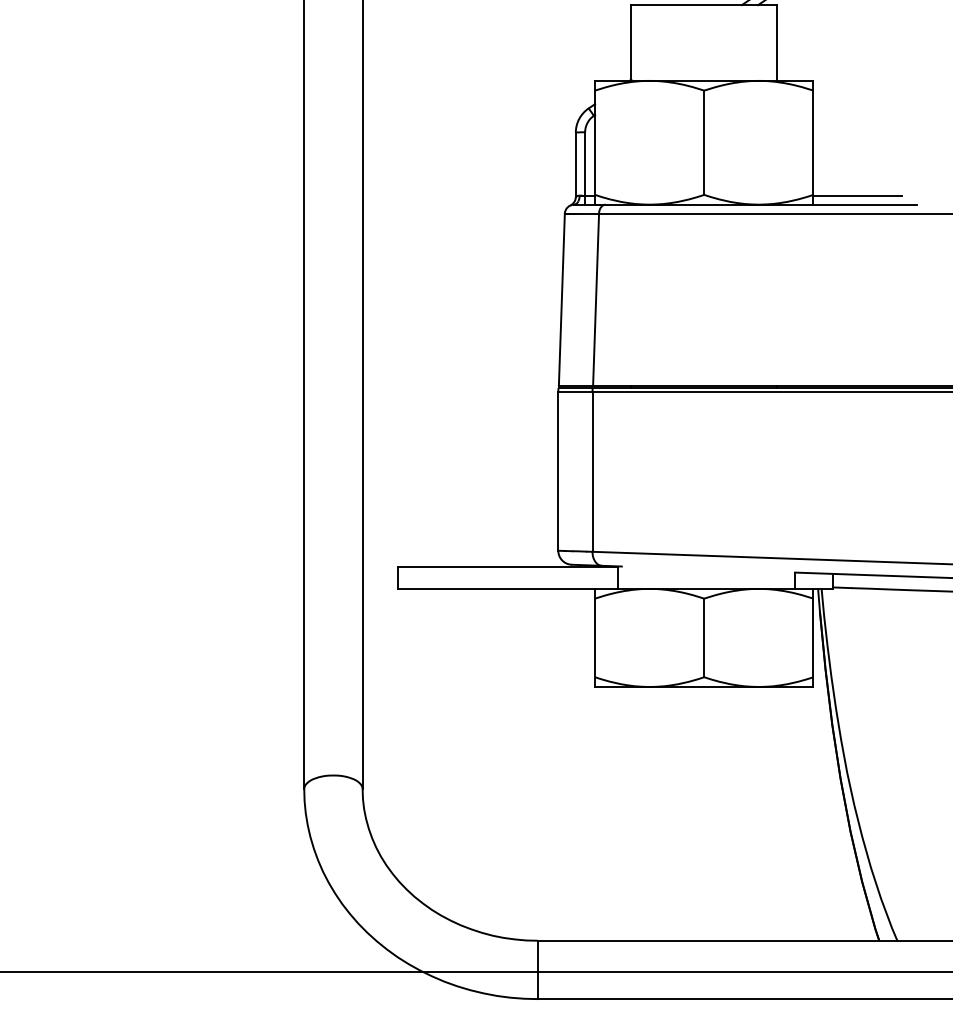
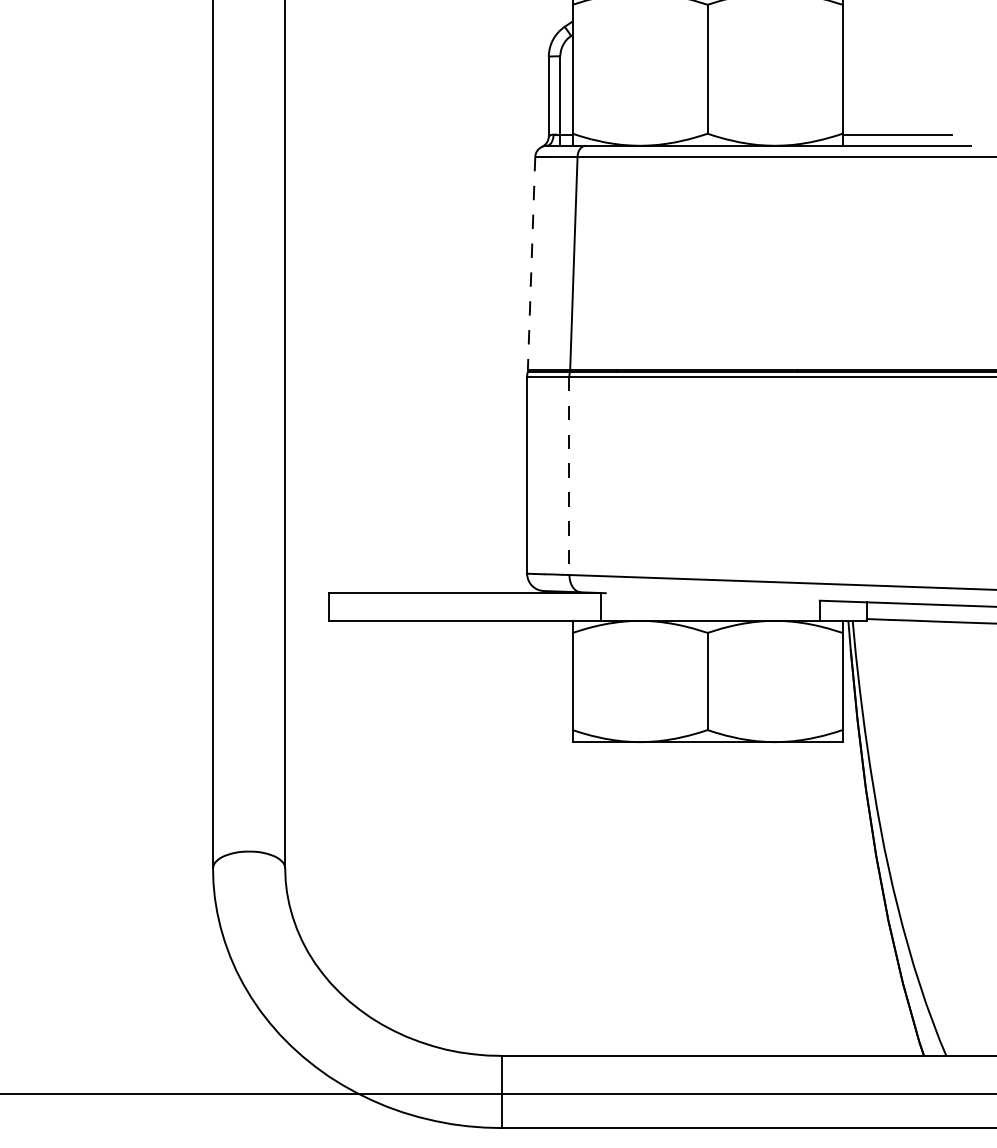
line: (561, 300) -> (531, 264), solid -> dashed
line: (592, 472) -> (569, 476), solid -> dashed

